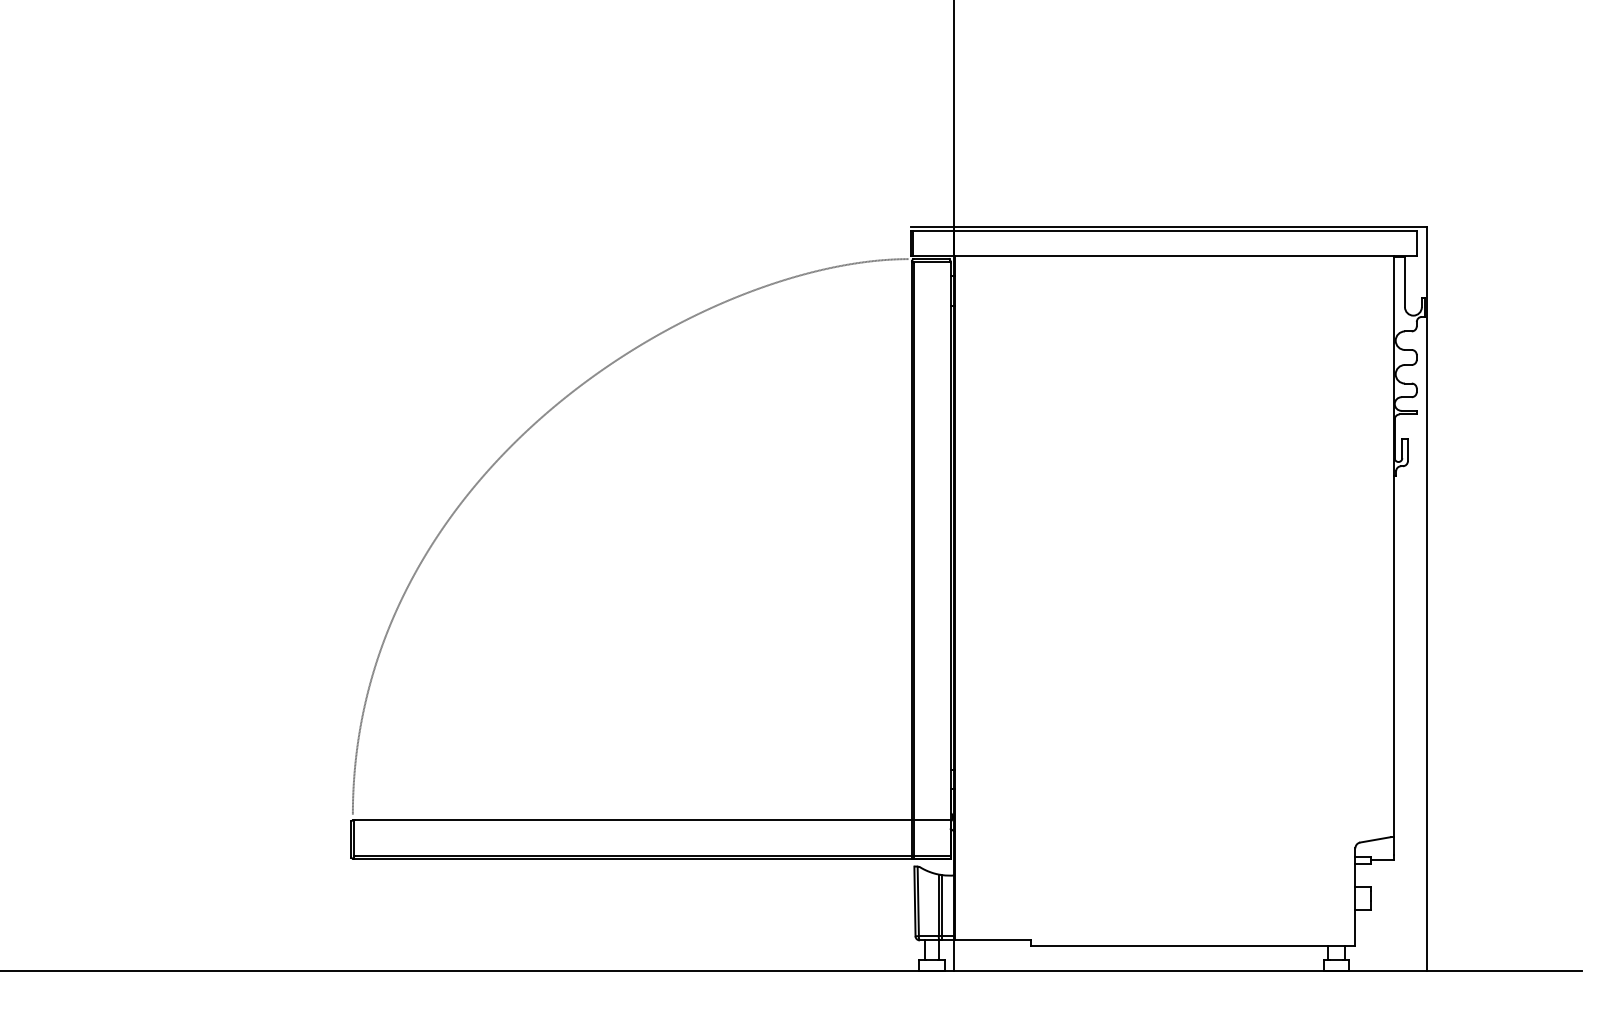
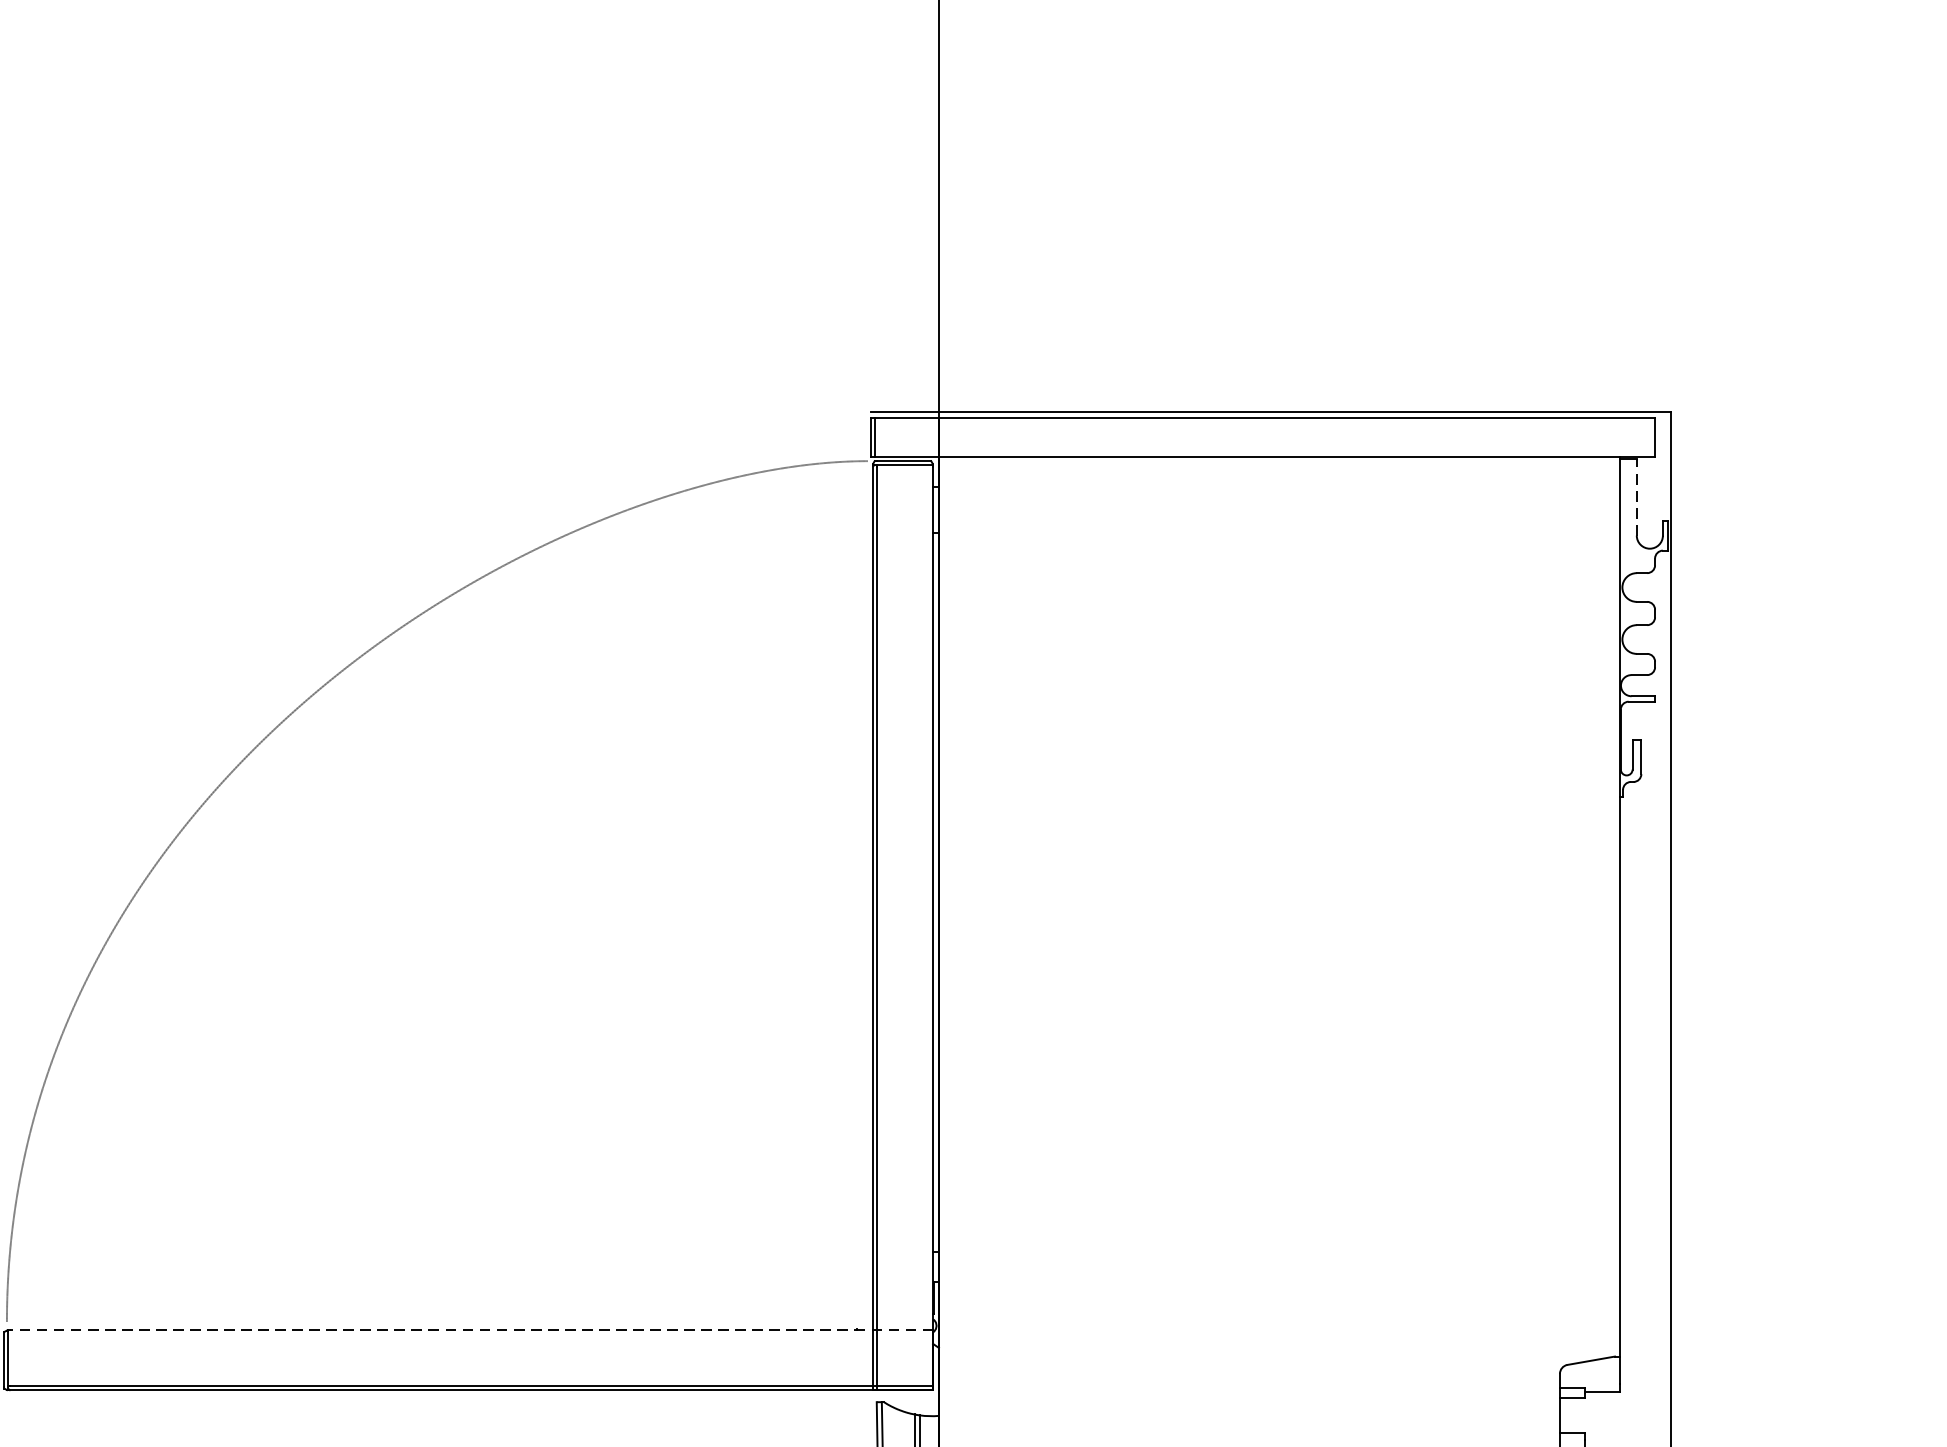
line: (1404, 282) -> (1636, 497), solid -> dashed
line: (653, 820) -> (472, 1330), solid -> dashed

